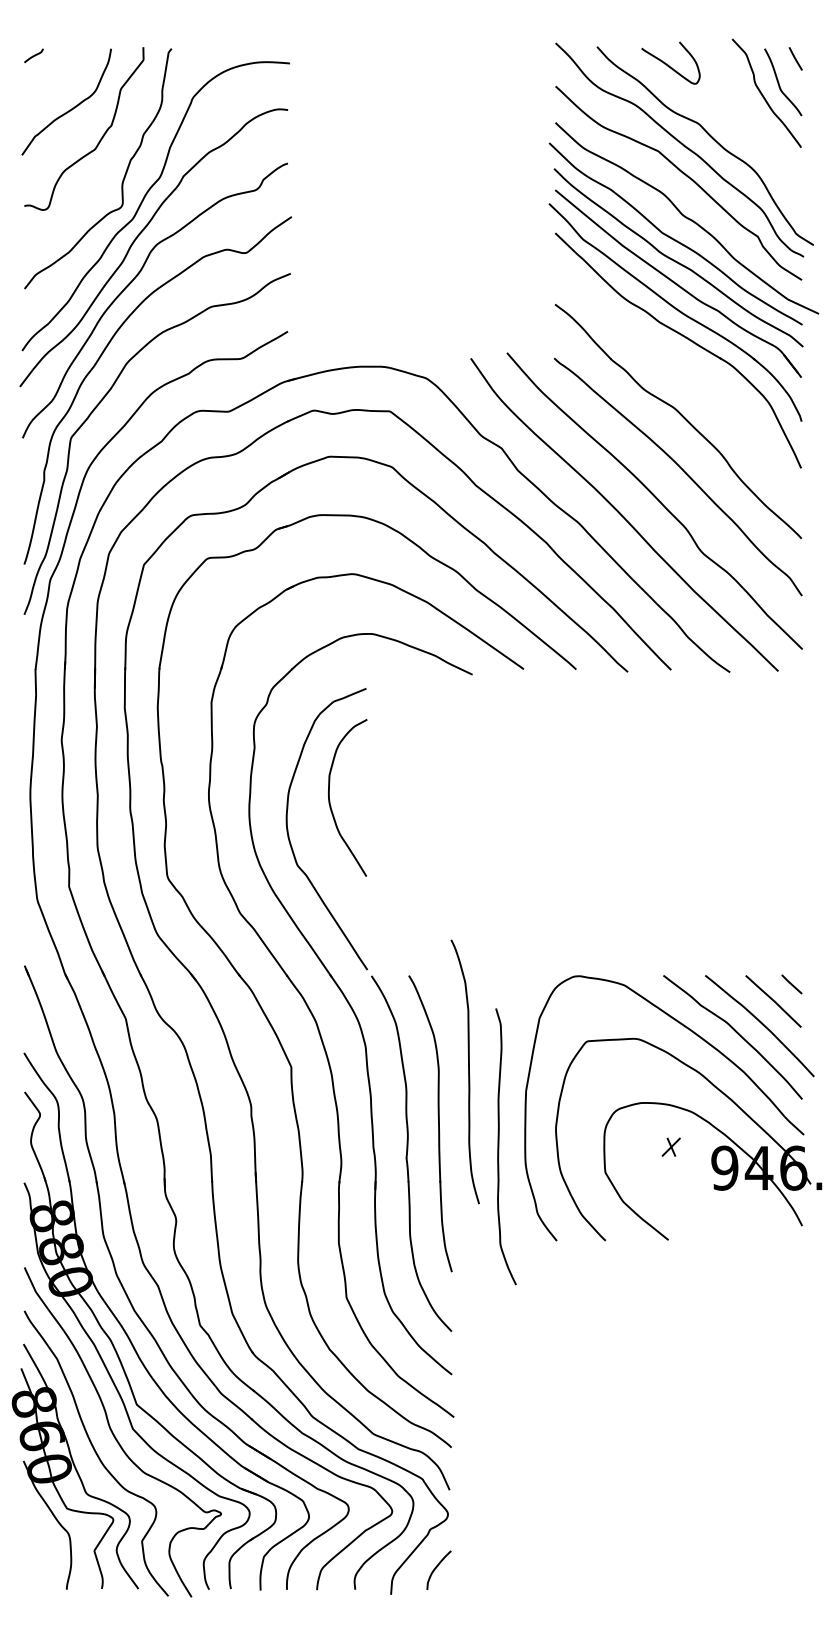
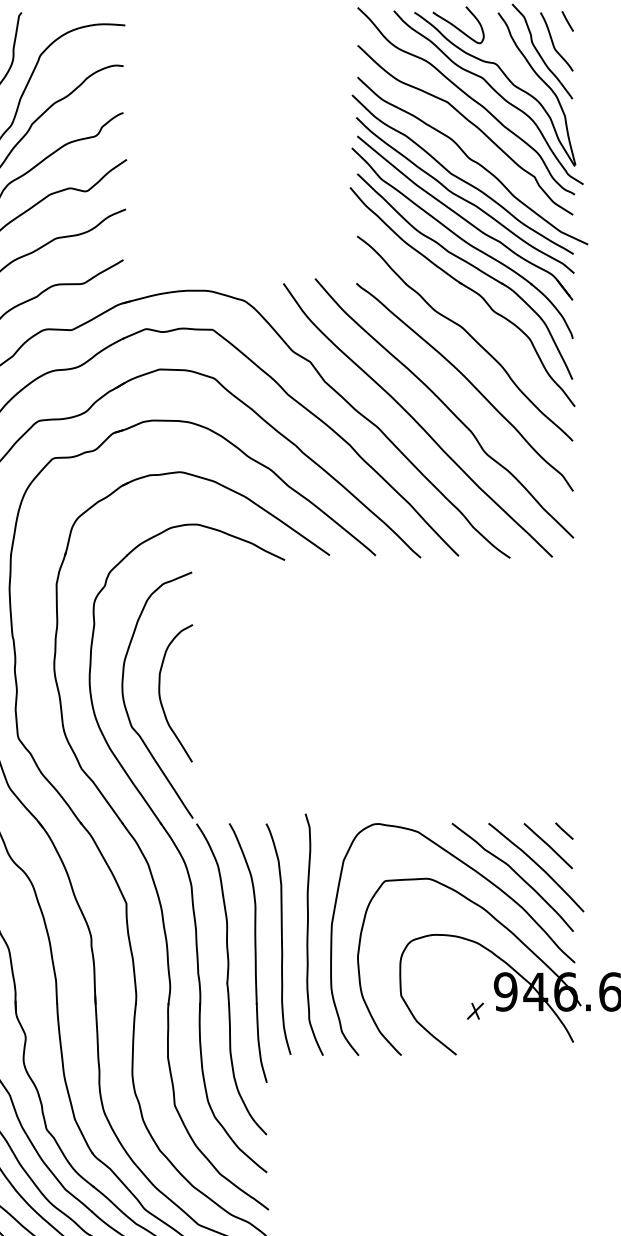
part: (725, 123) -> (506, 77), added
part: (681, 364) -> (467, 288), added
curve: (330, 800) -> (160, 695), moved
curve: (468, 1071) -> (281, 938), moved
curve: (499, 1146) -> (308, 934), moved
part: (670, 1146) -> (474, 1010), moved

